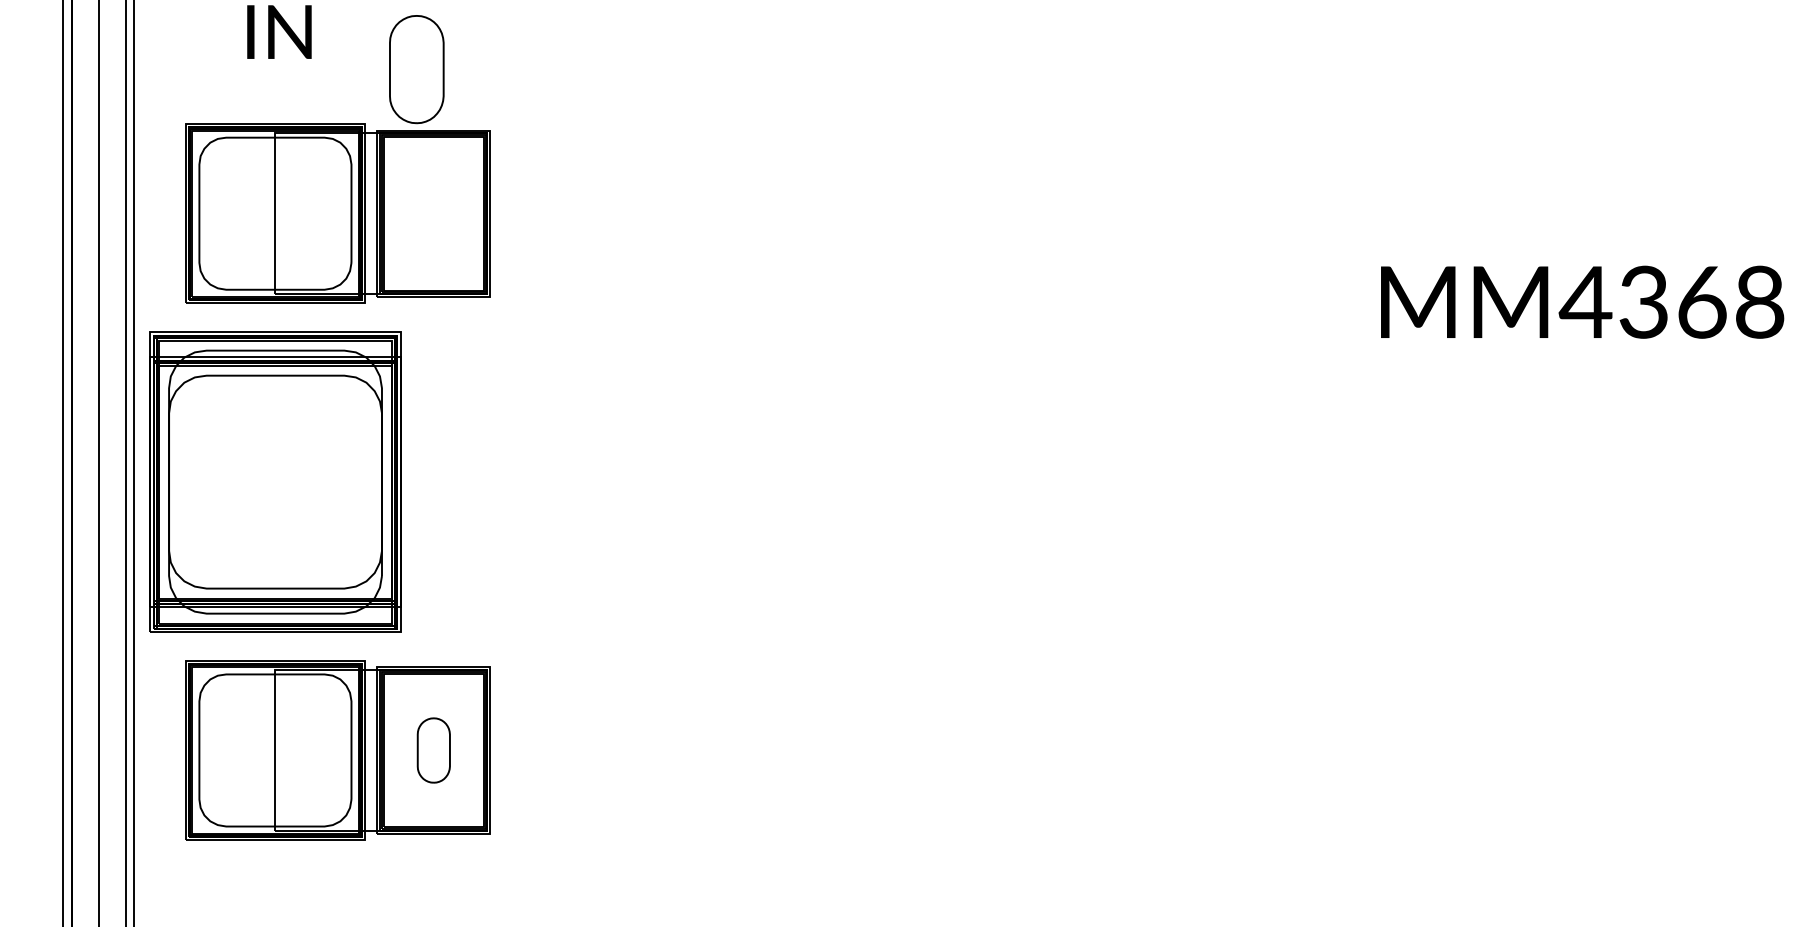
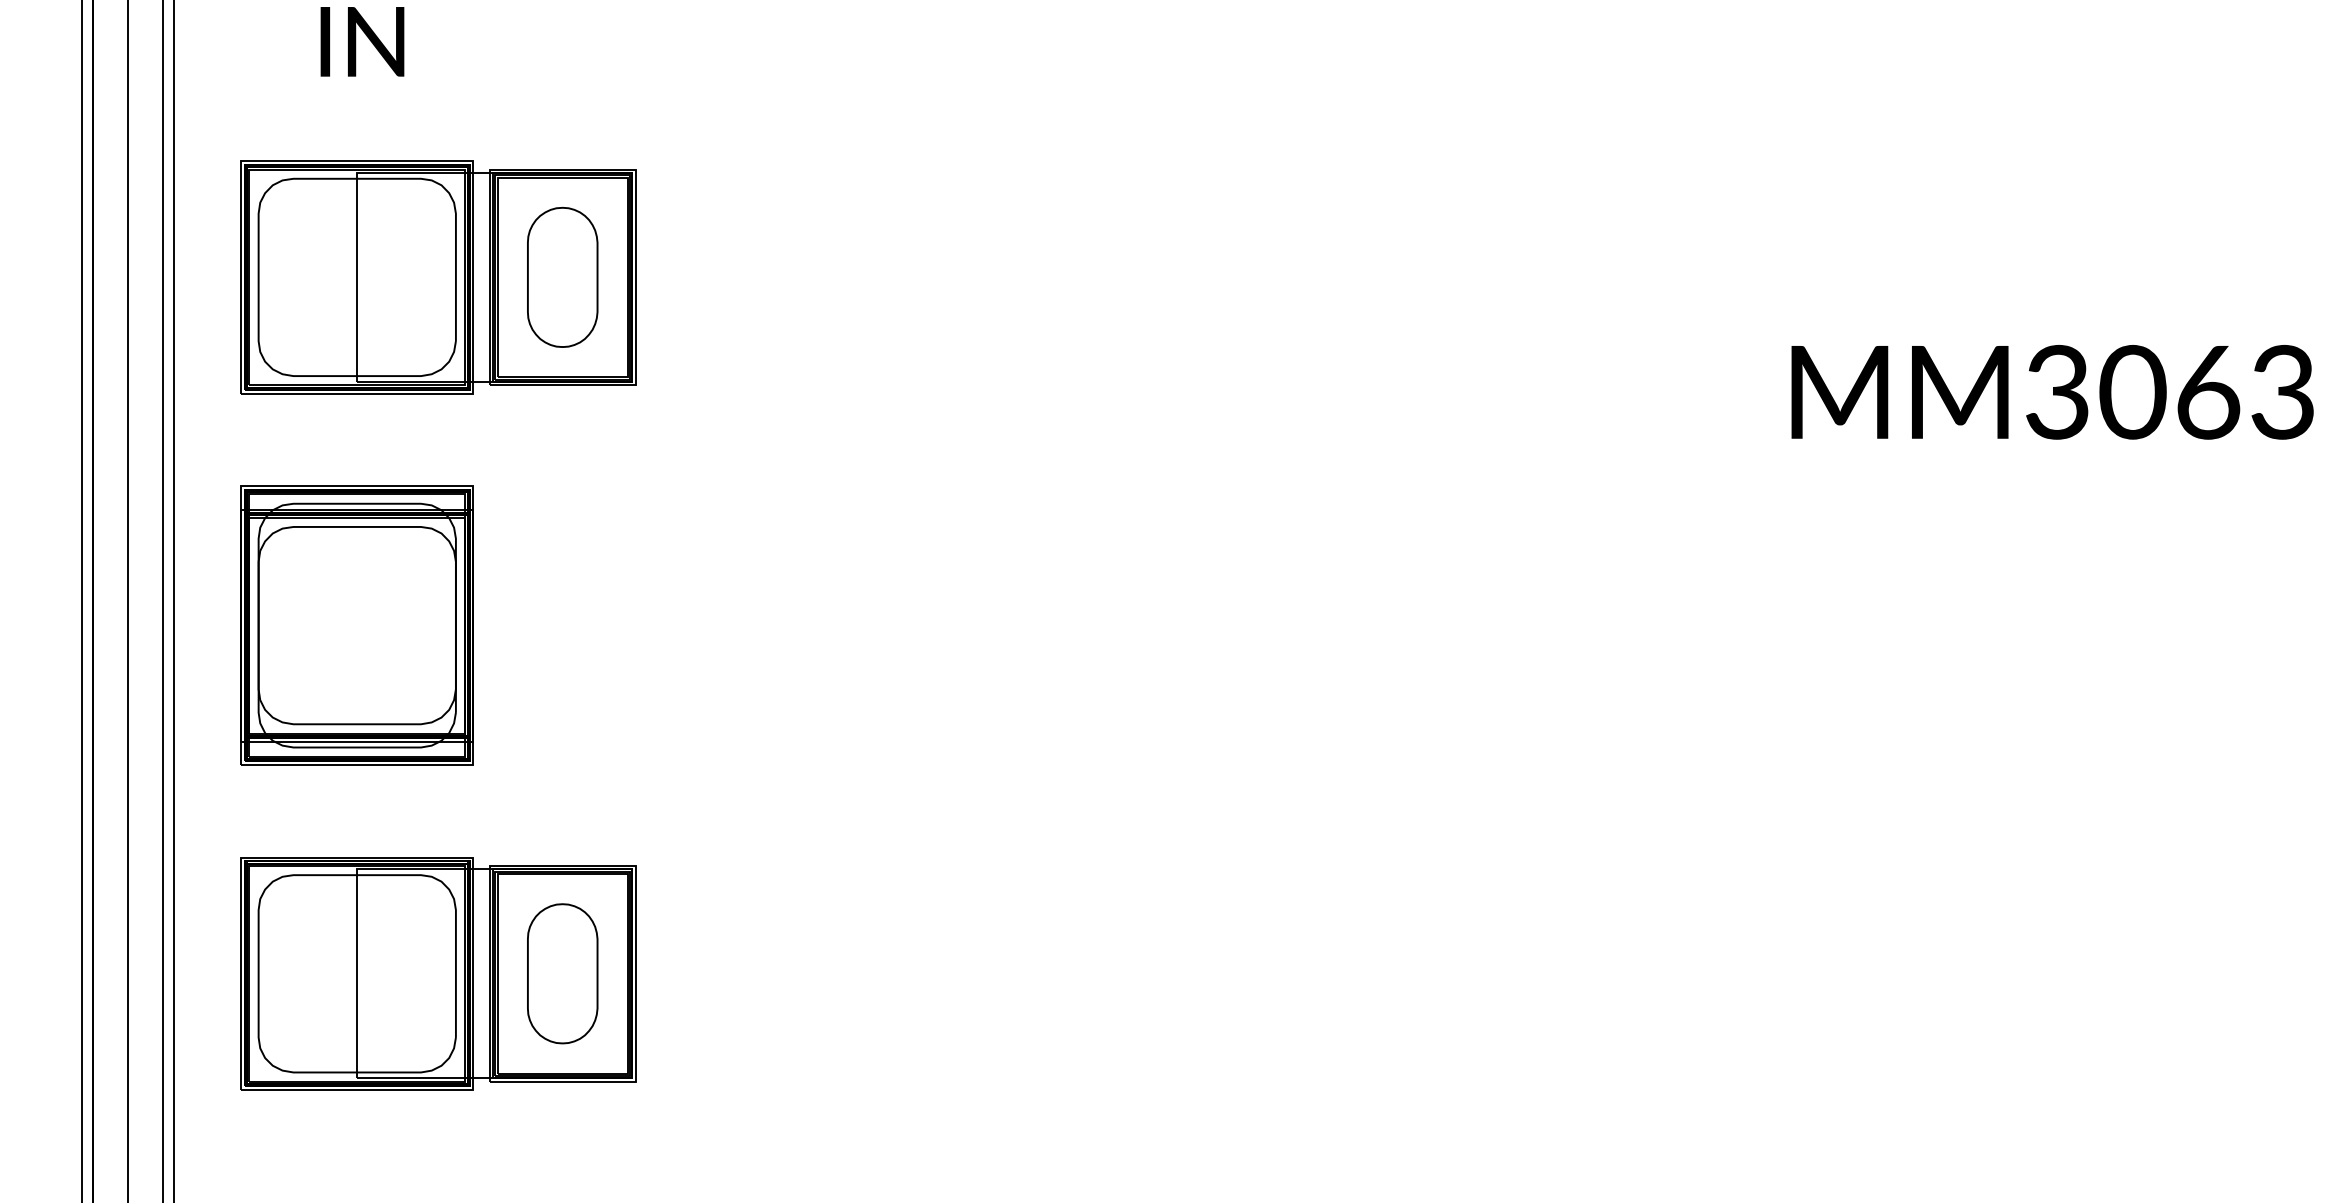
part: (416, 68) -> (562, 276), moved
text: (1671, 301) -> (2168, 391), MM4368 -> MM3063
part: (274, 481) -> (356, 625), size x0.71
part: (433, 750) -> (562, 973), size x1.67

